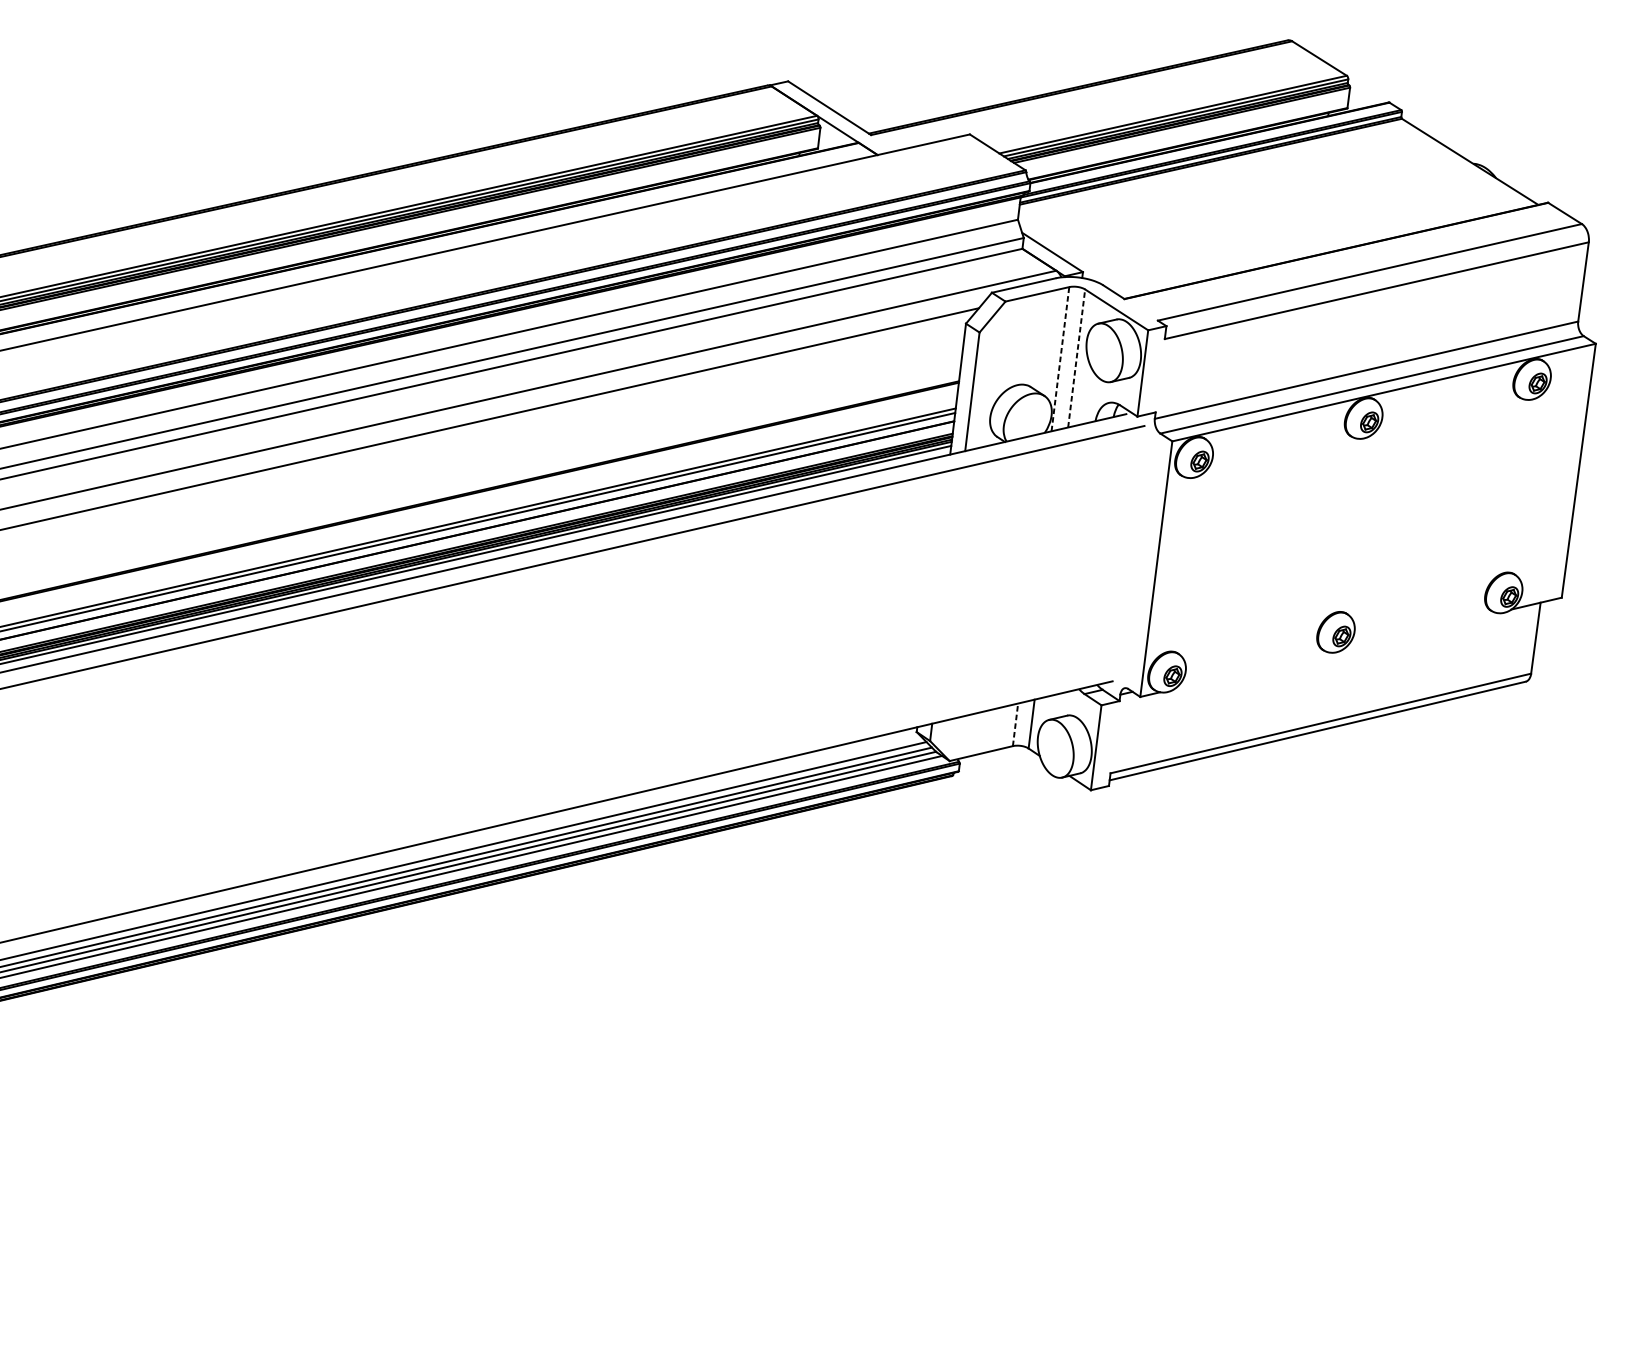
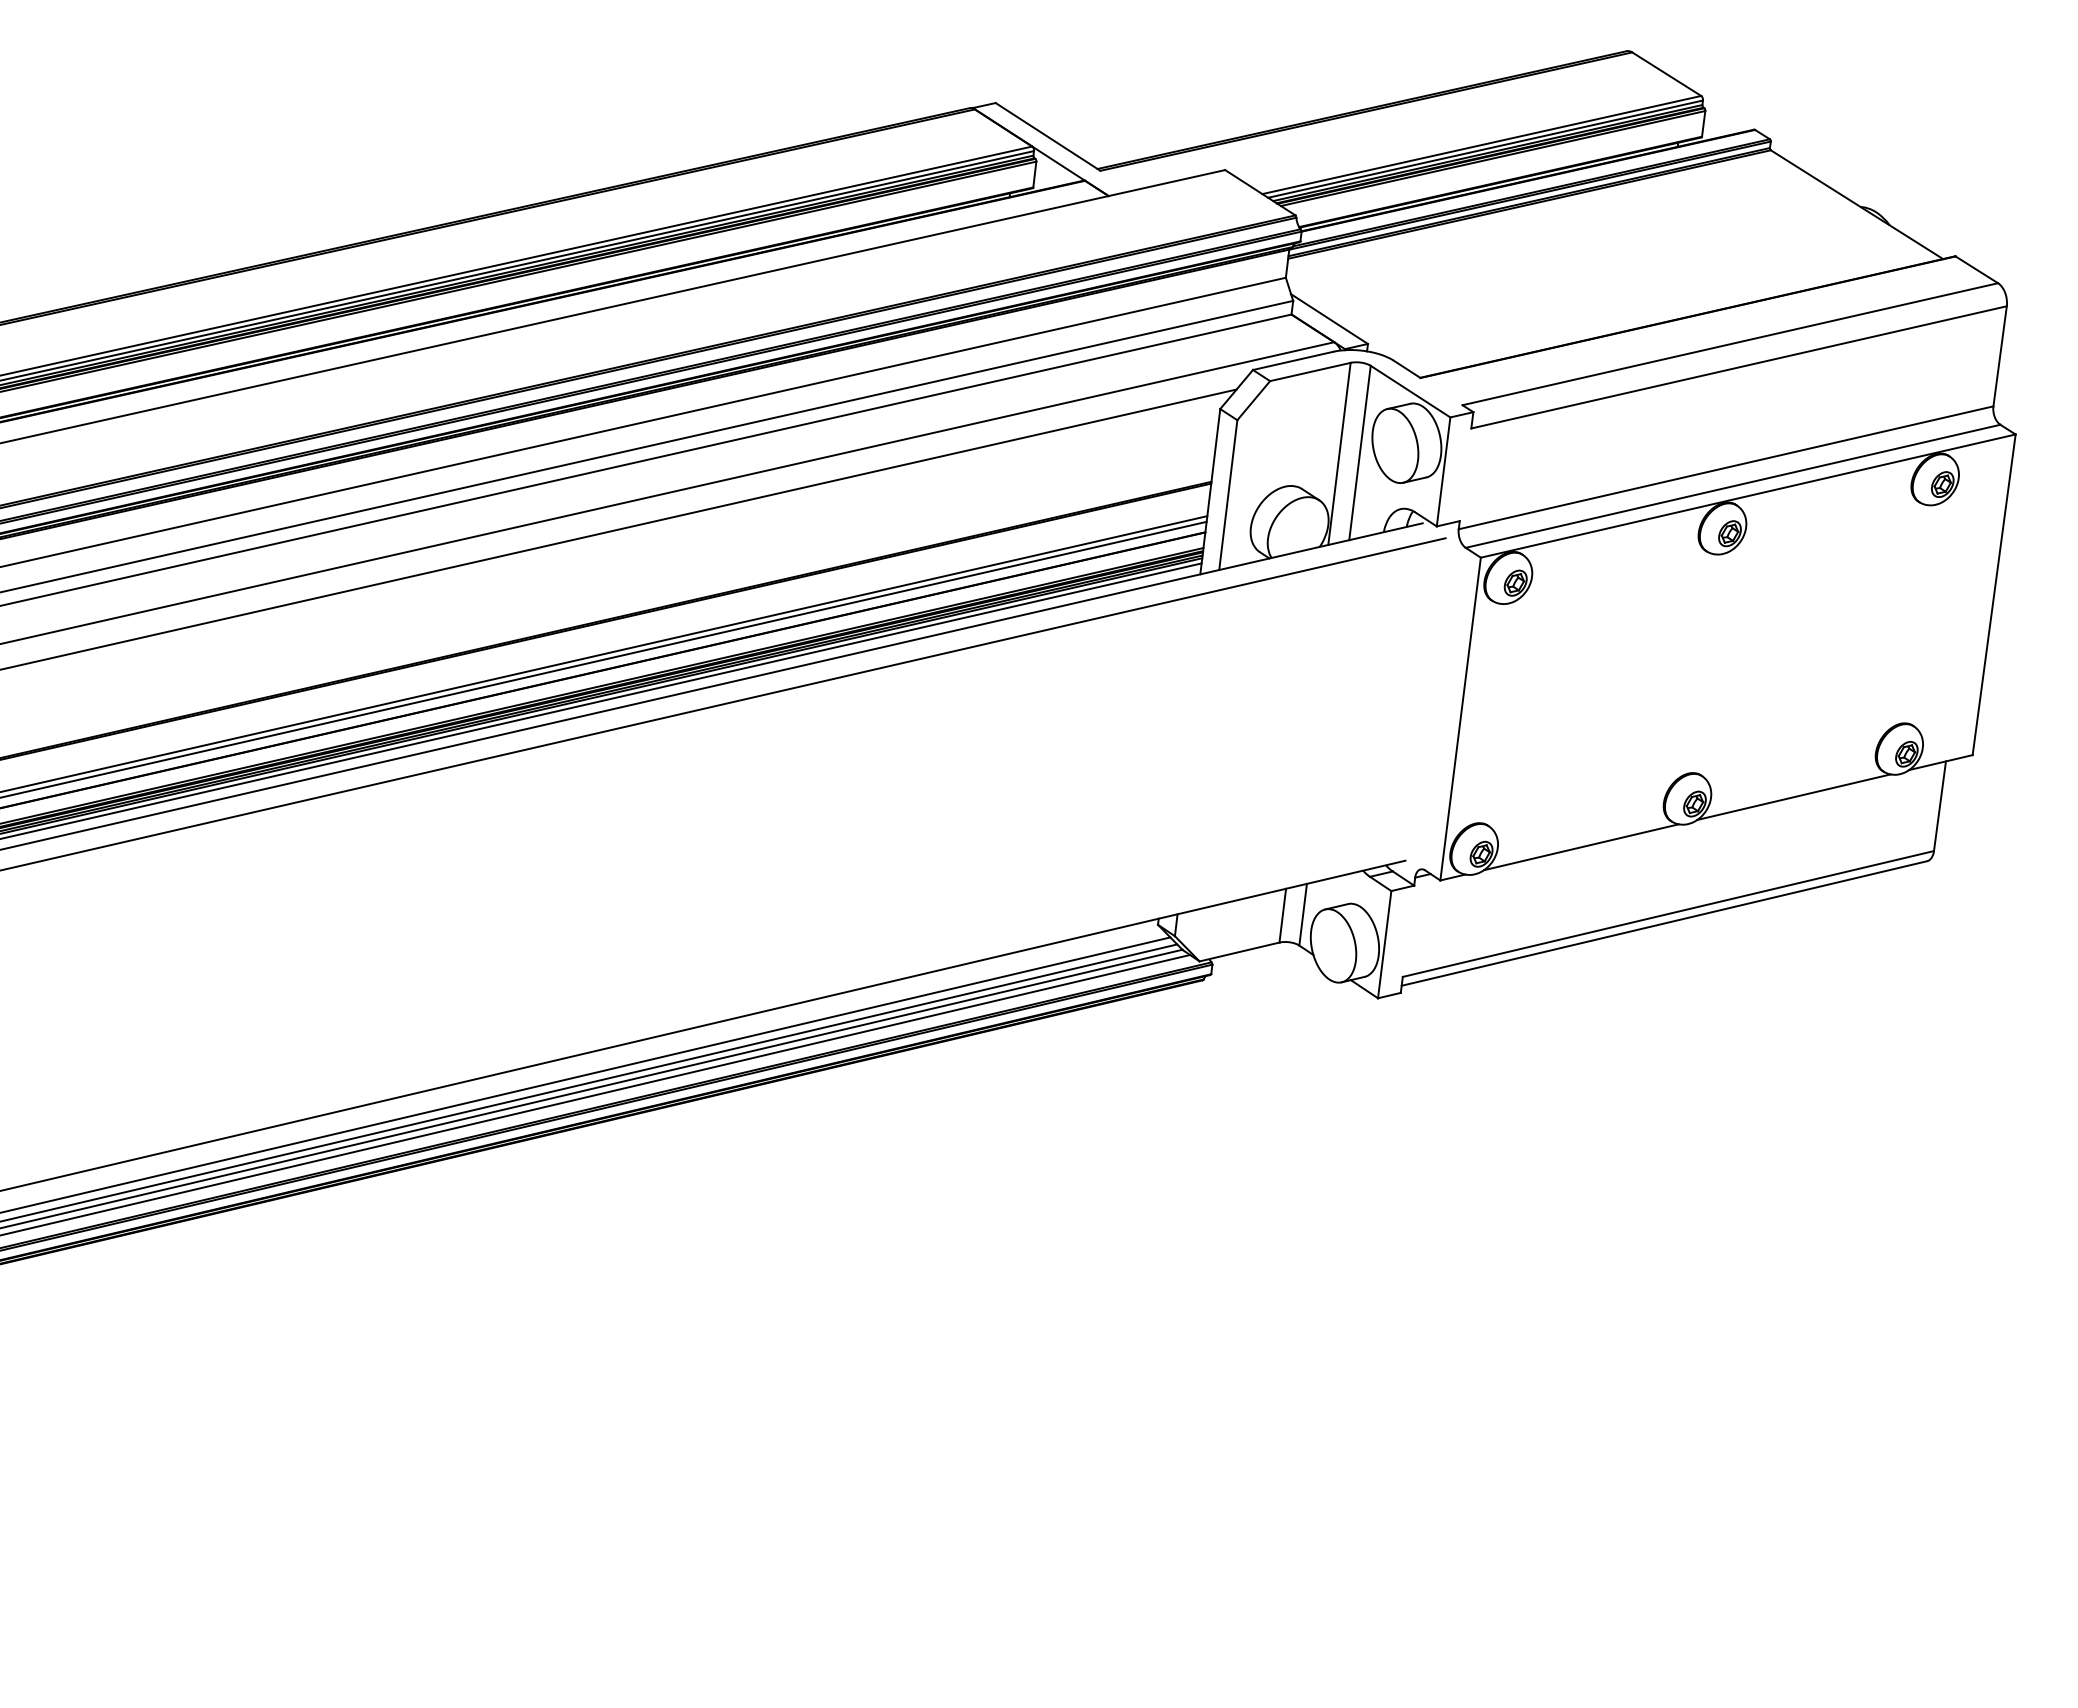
line: (1060, 358) -> (1339, 453), dashed -> solid
line: (1077, 358) -> (1360, 453), dashed -> solid
line: (1419, 630) -> (1793, 796), added
line: (1252, 670) -> (1581, 847), added
line: (1015, 724) -> (1282, 915), dashed -> solid

